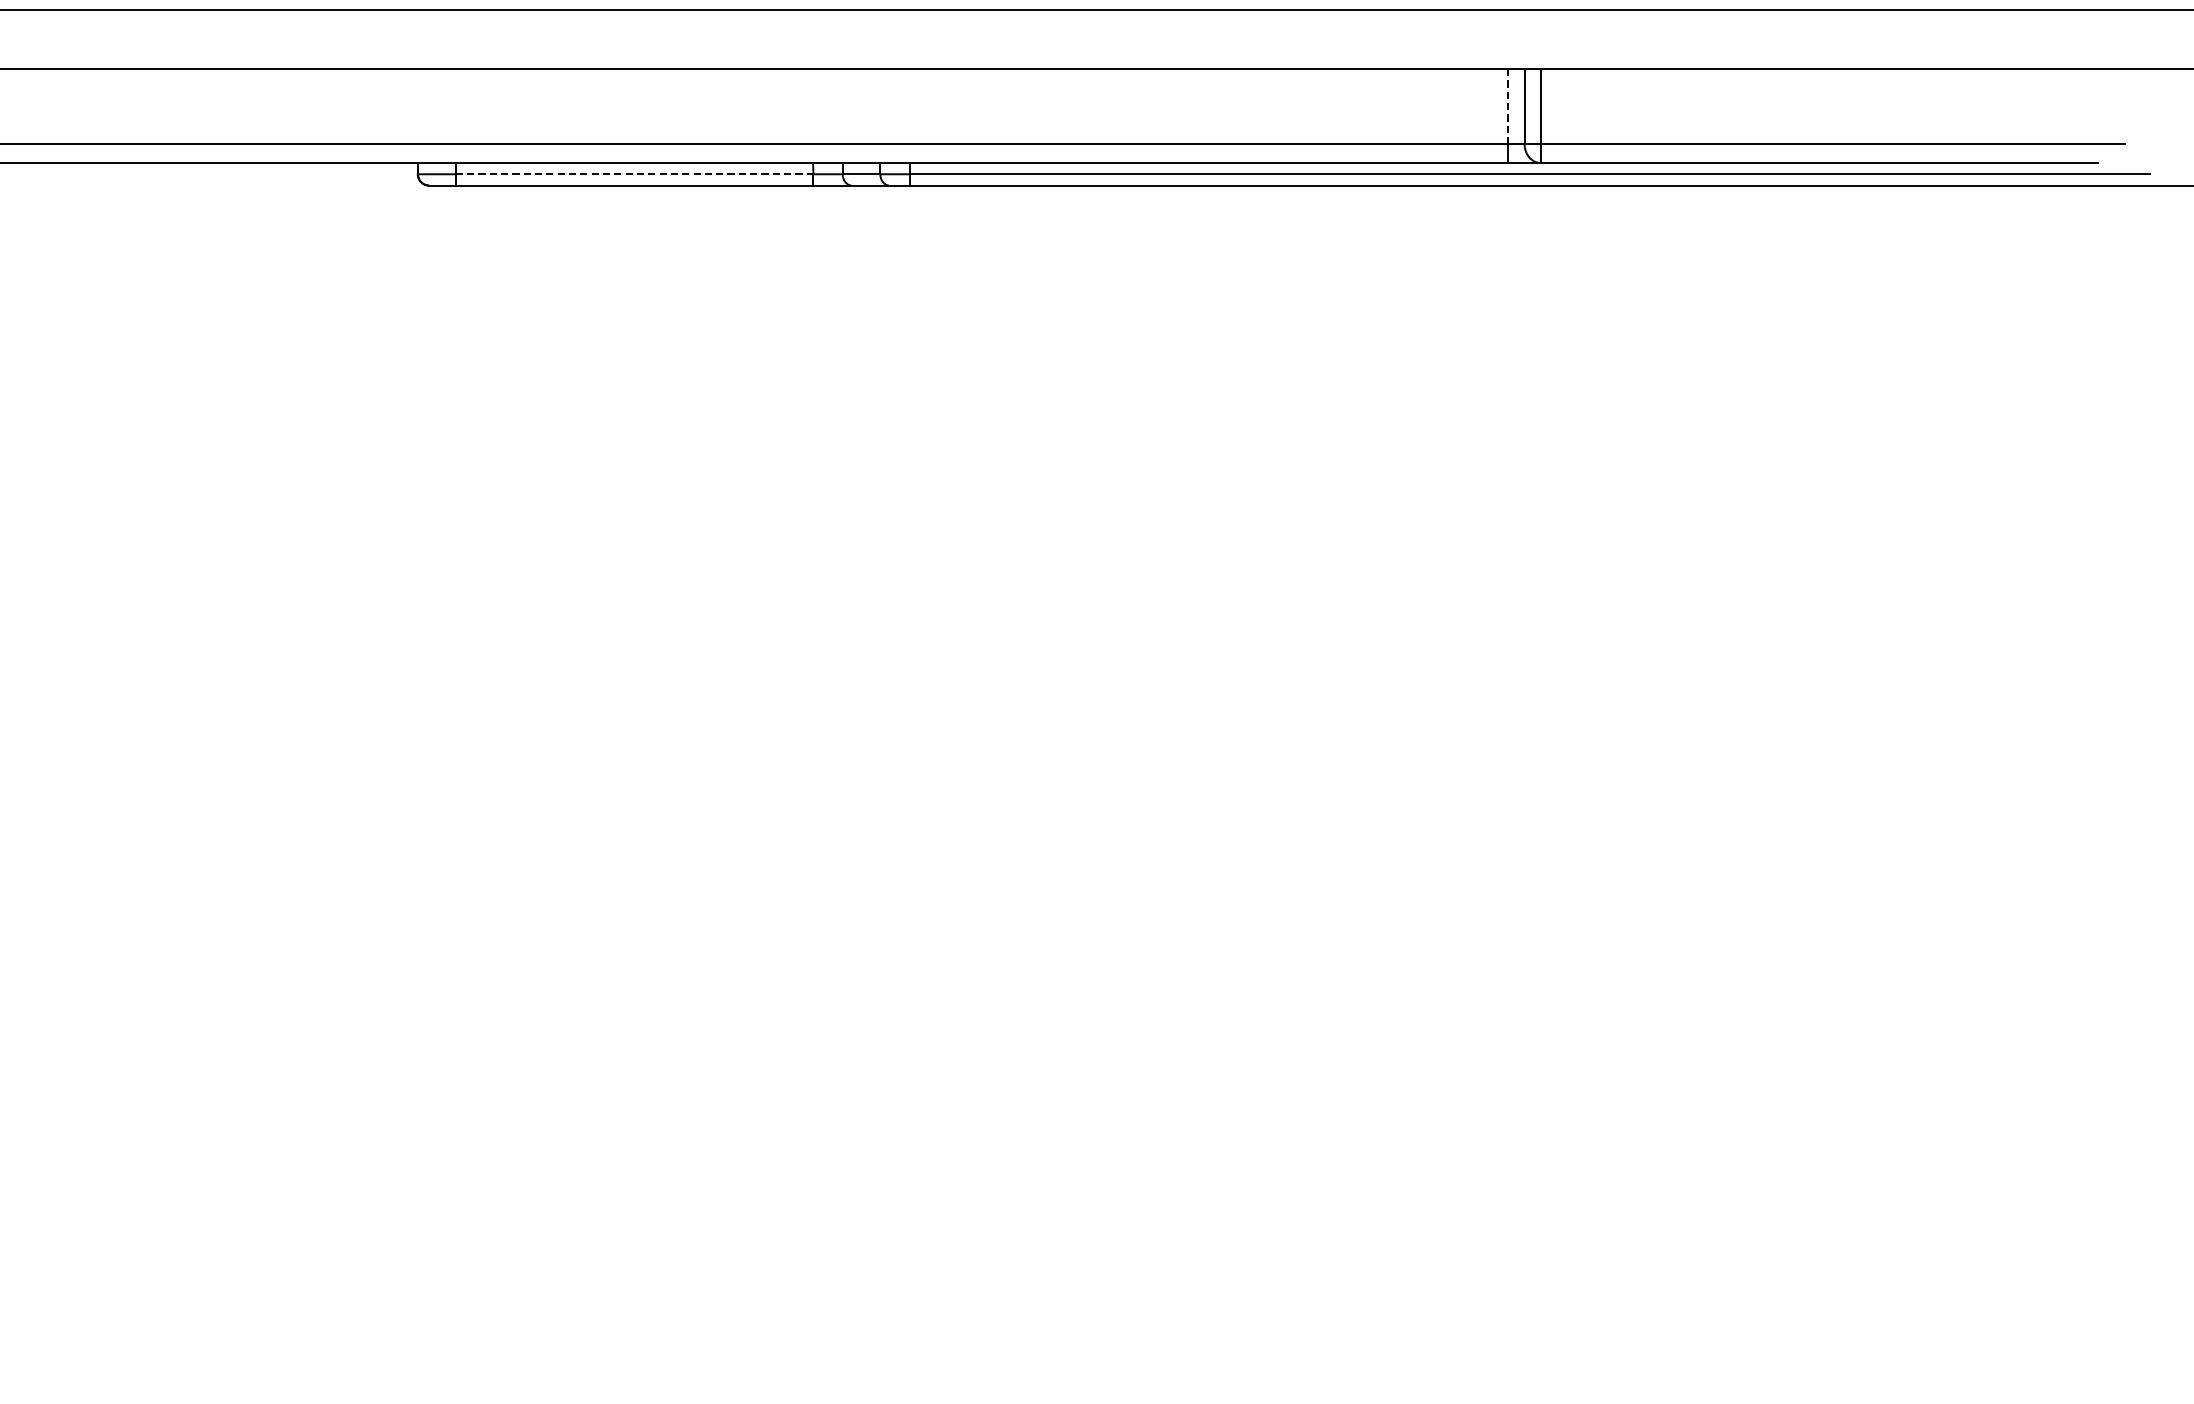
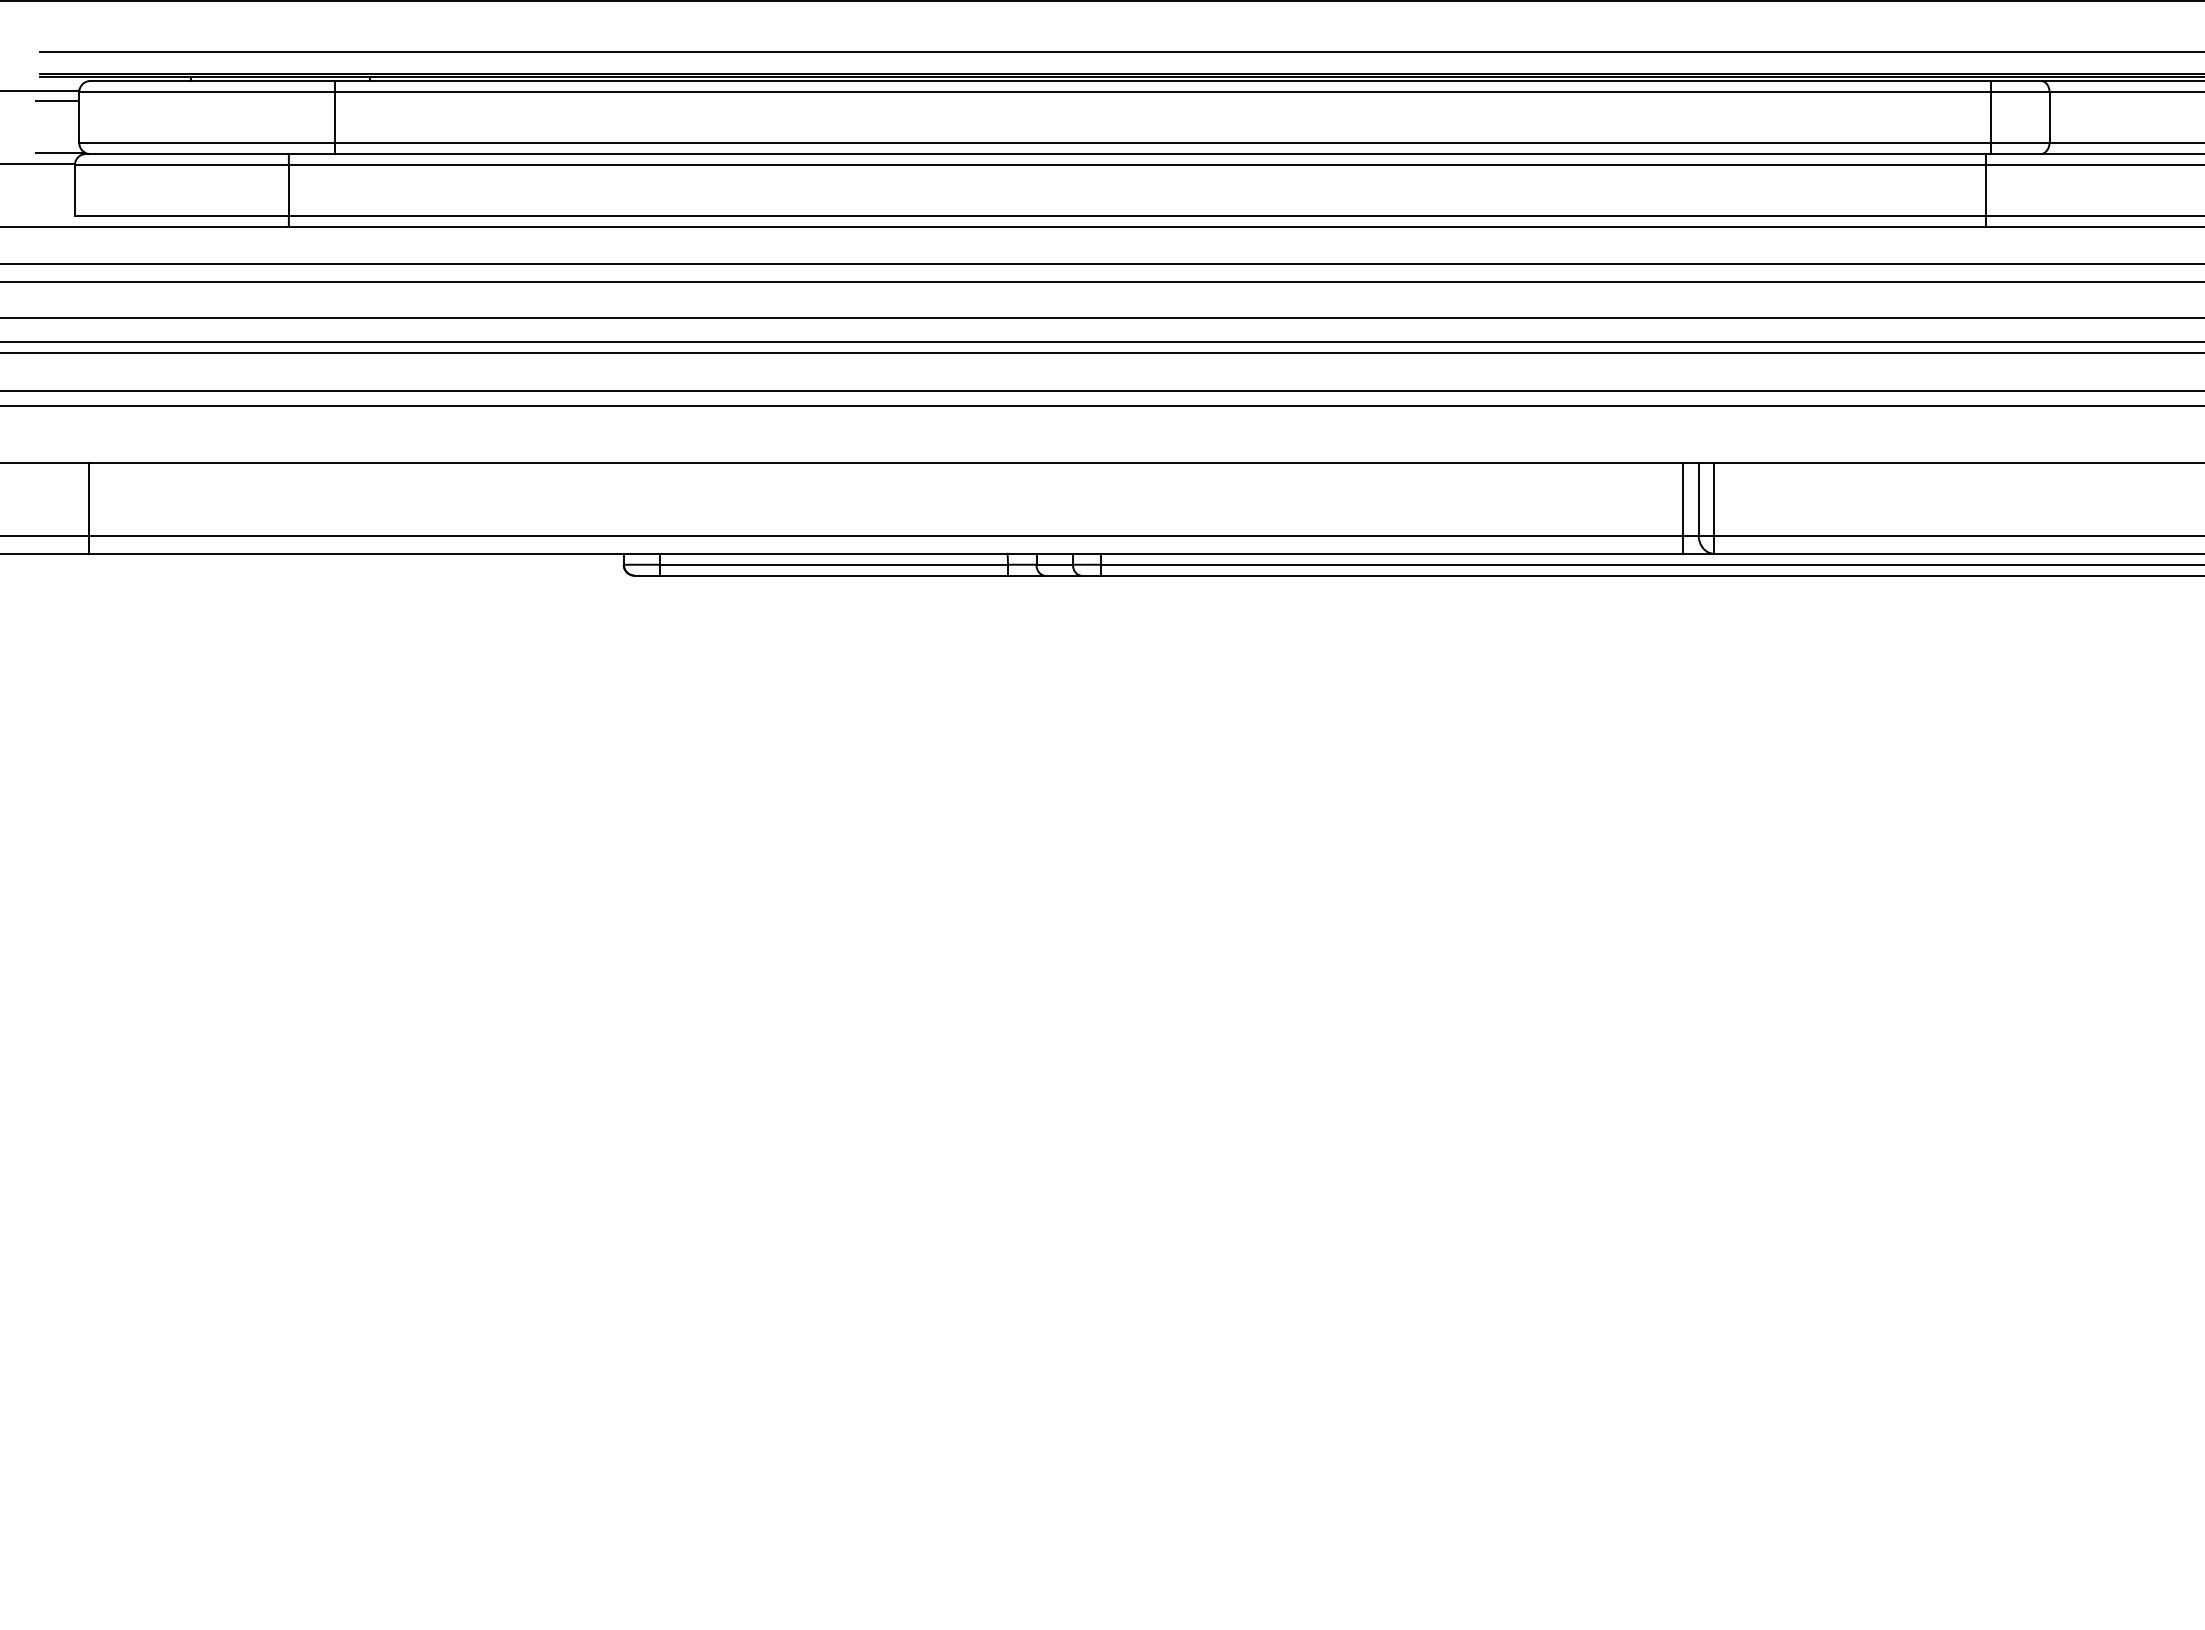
line: (1507, 107) -> (1682, 499), dashed -> solid
line: (634, 174) -> (834, 564), dashed -> solid

